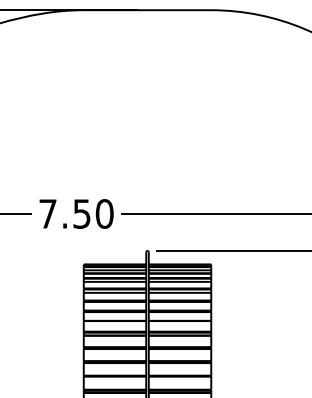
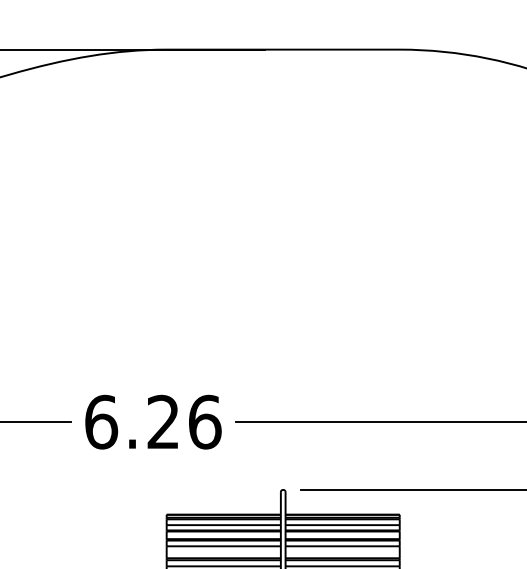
text: (76, 213) -> (153, 421), 7.50 -> 6.26

